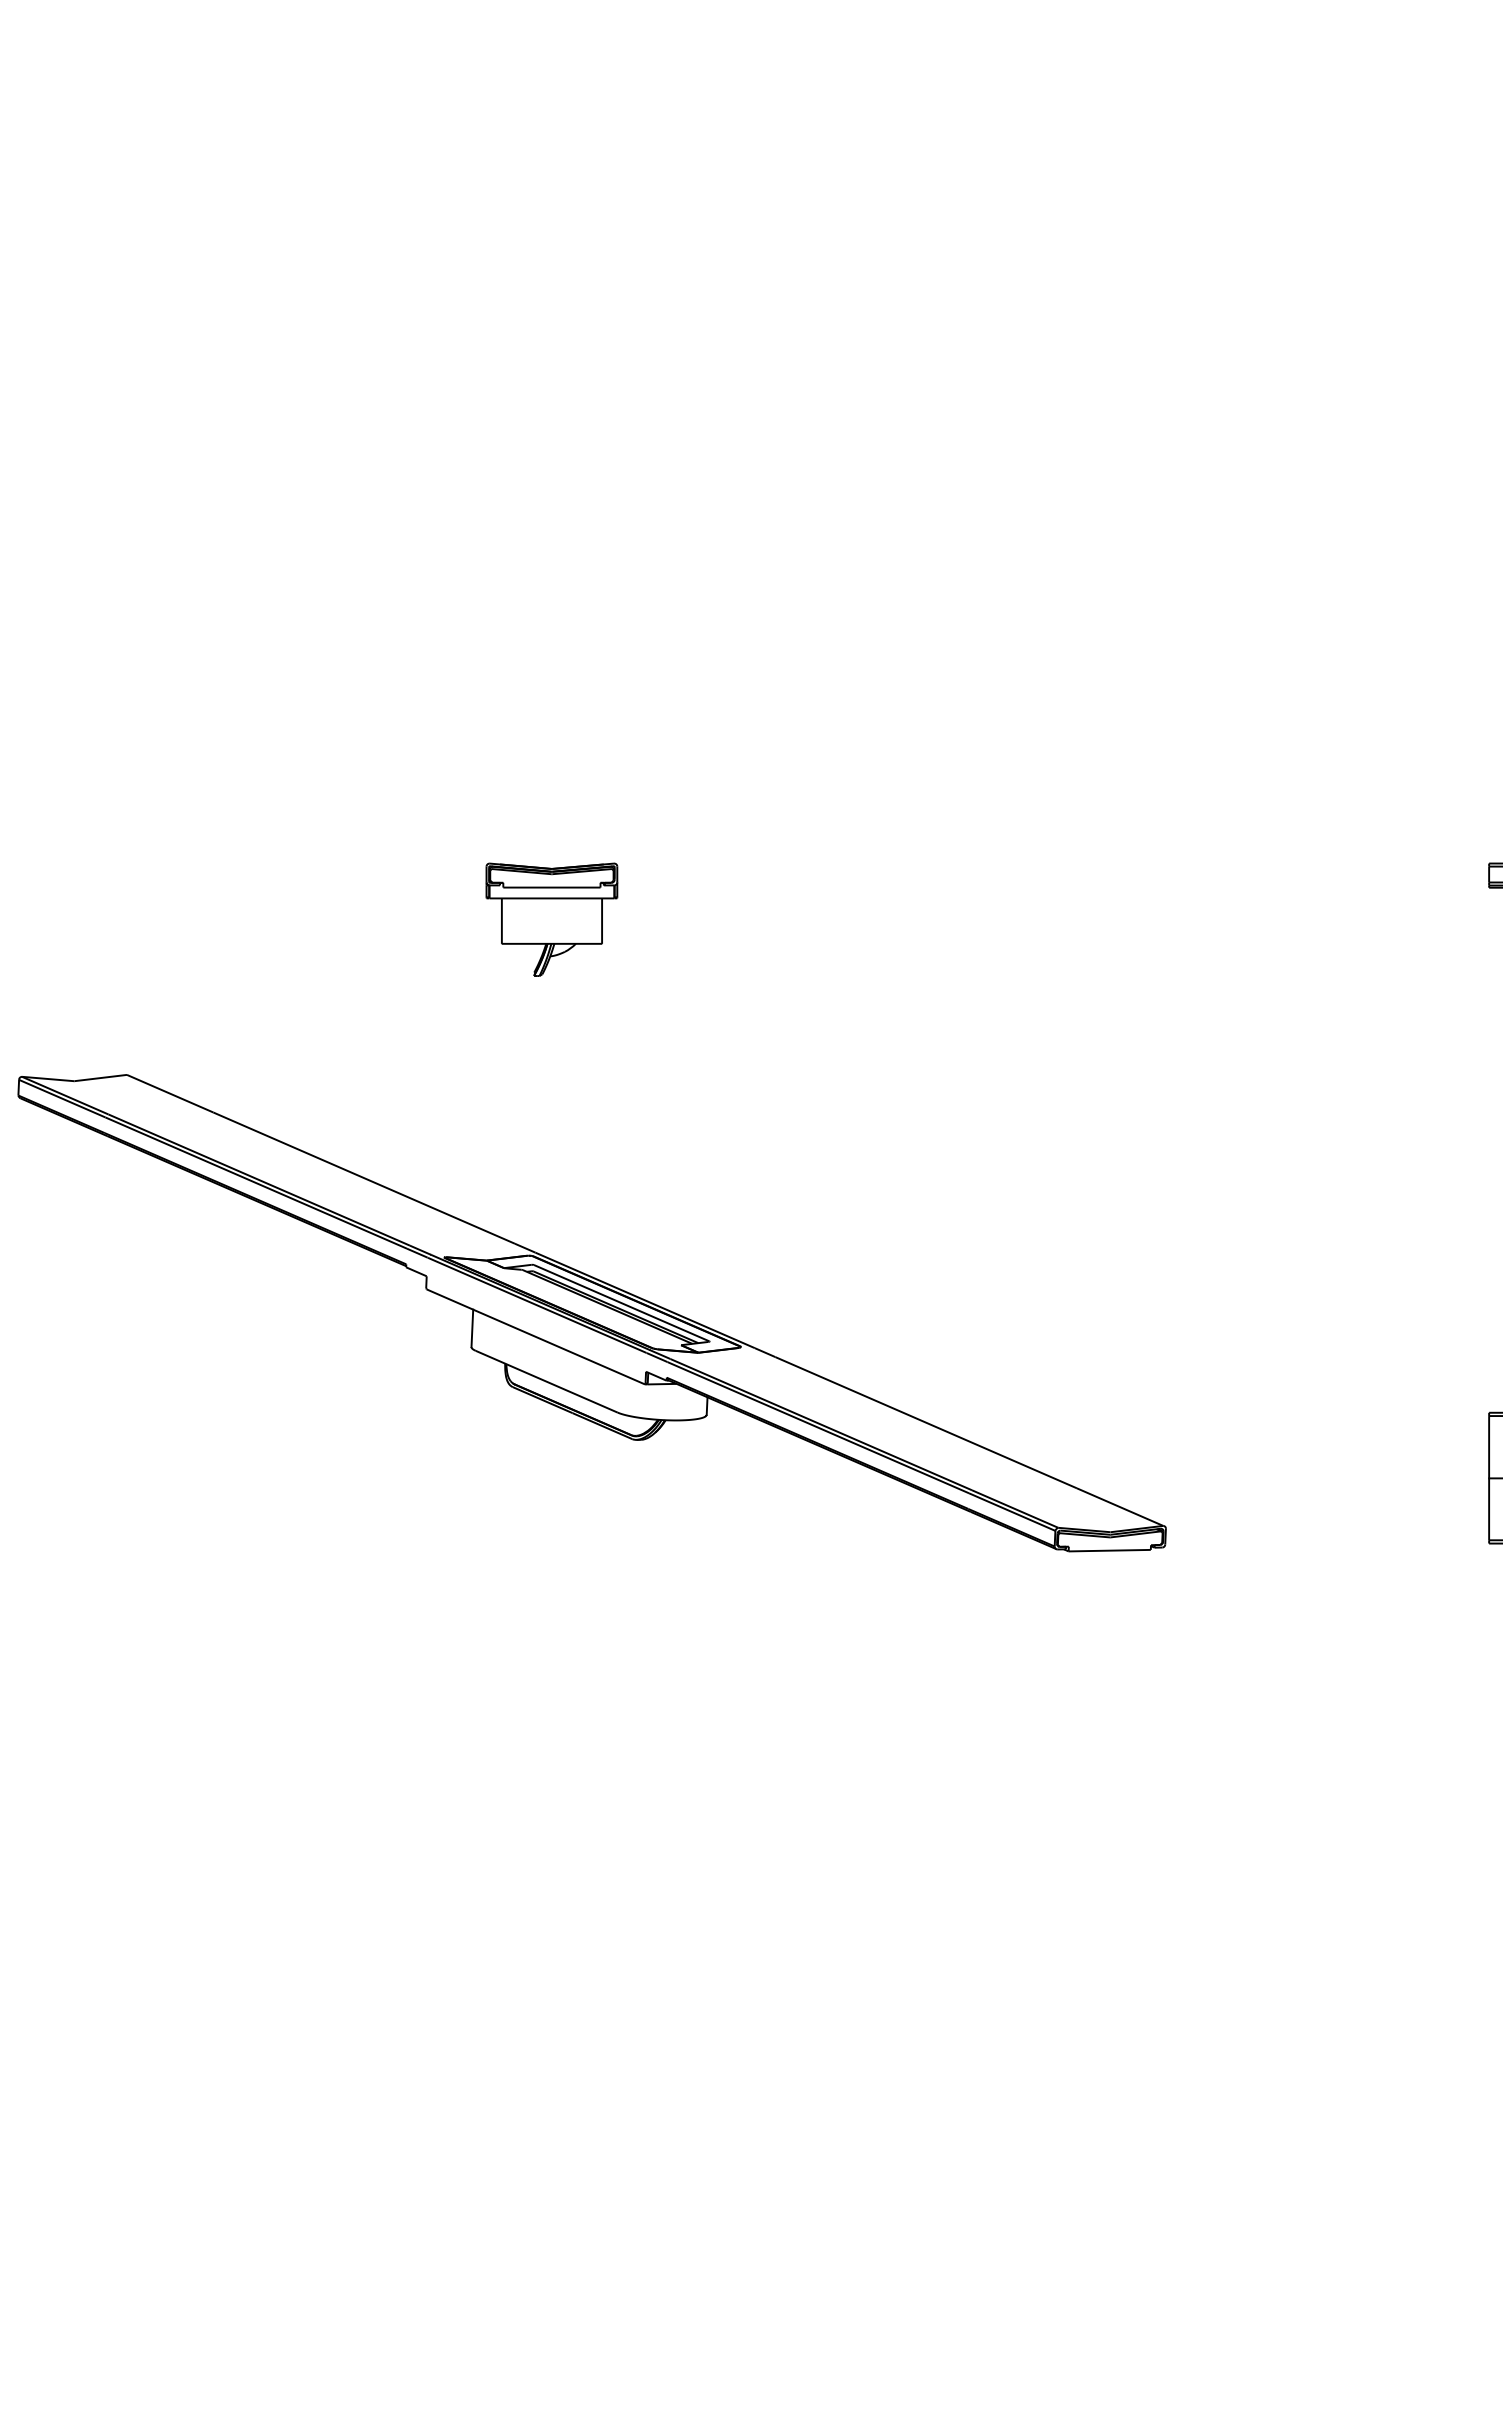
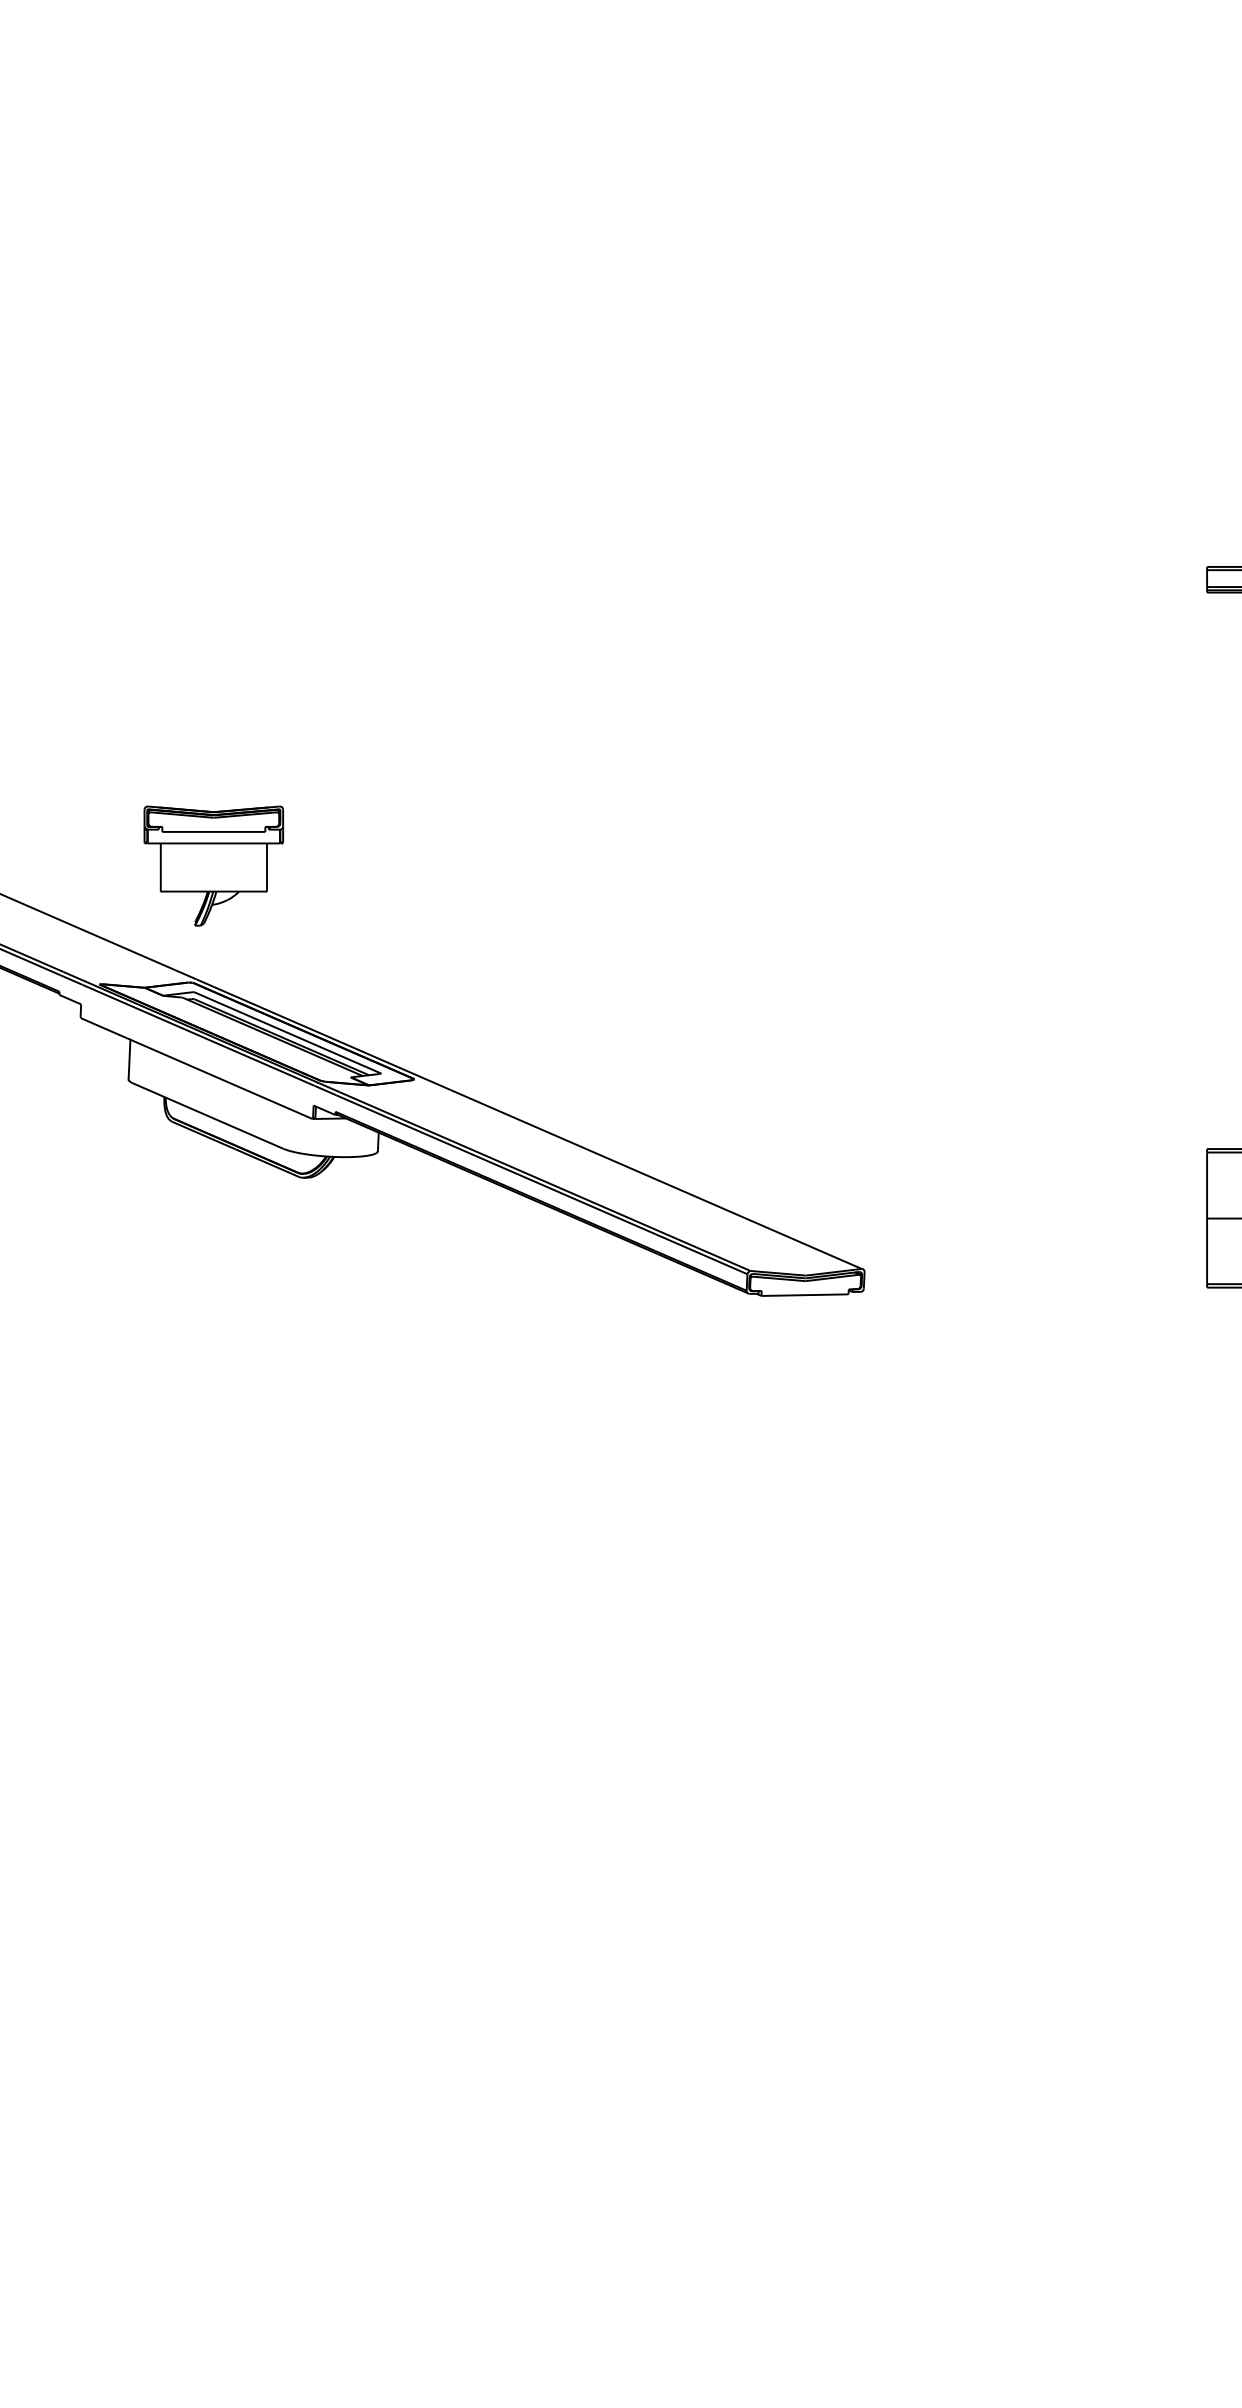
part: (551, 919) -> (213, 865), moved

